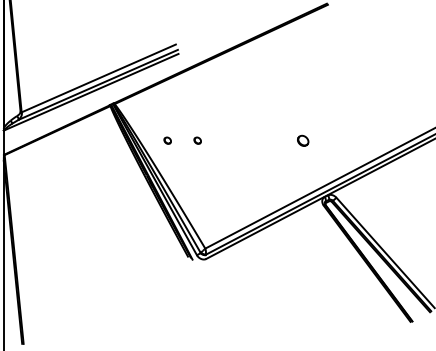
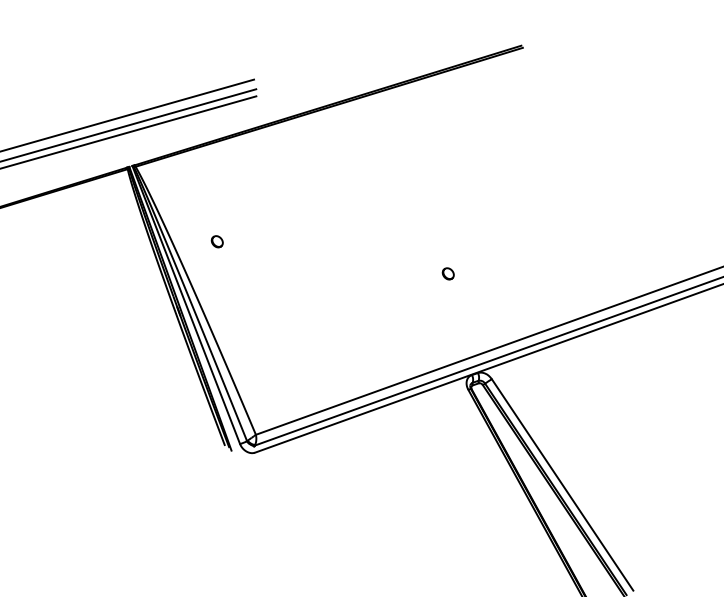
part: (197, 140) -> (268, 248), removed
part: (302, 140) -> (447, 273), size x0.62

